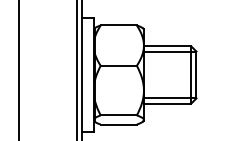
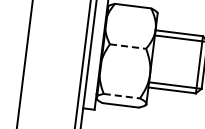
line: (119, 65) -> (128, 46), solid -> dashed
line: (119, 115) -> (122, 96), solid -> dashed

